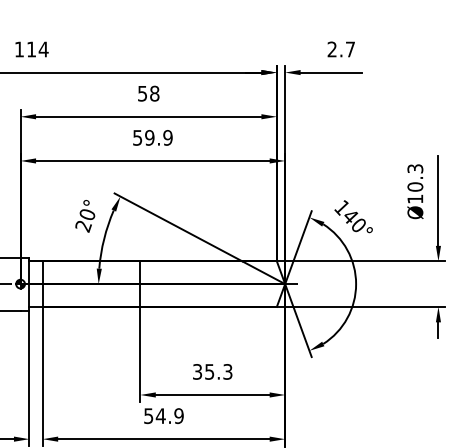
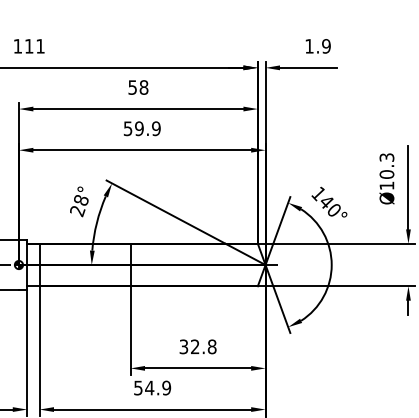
text: (43, 49) -> (40, 46), 114 -> 111
text: (340, 49) -> (317, 46), 2.7 -> 1.9
text: (87, 214) -> (81, 200), 20° -> 28°
text: (218, 371) -> (203, 346), 35.3 -> 32.8

